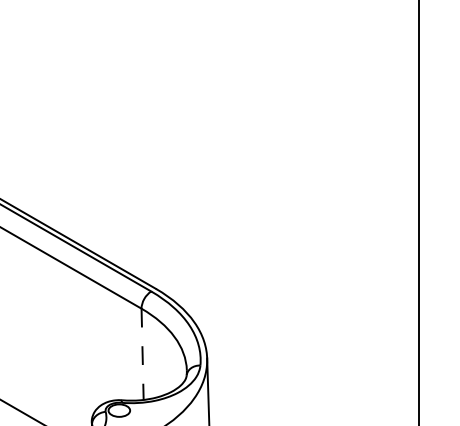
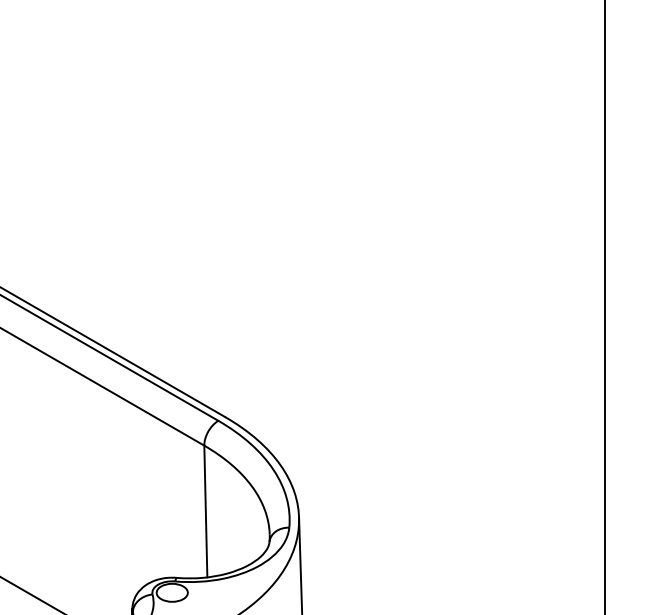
line: (142, 354) -> (205, 511), dashed -> solid

